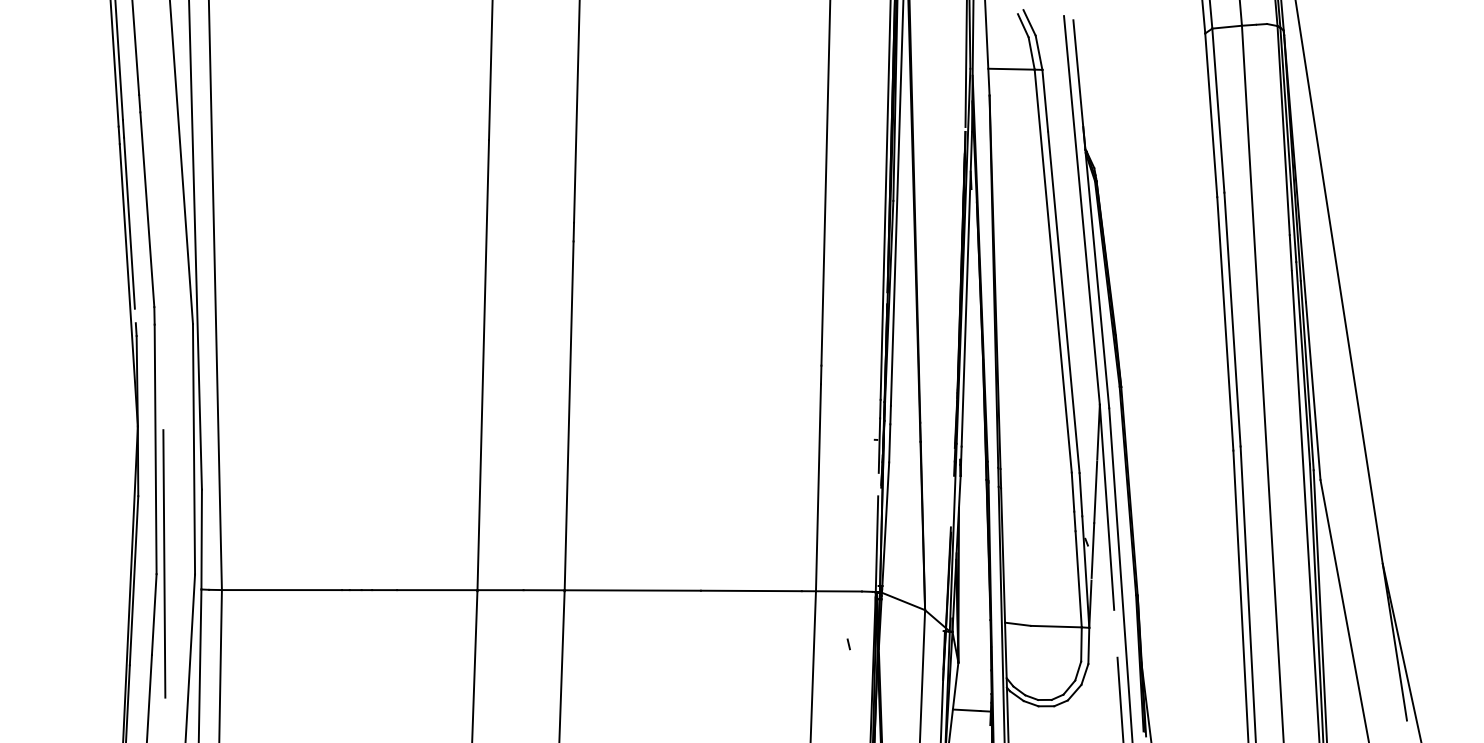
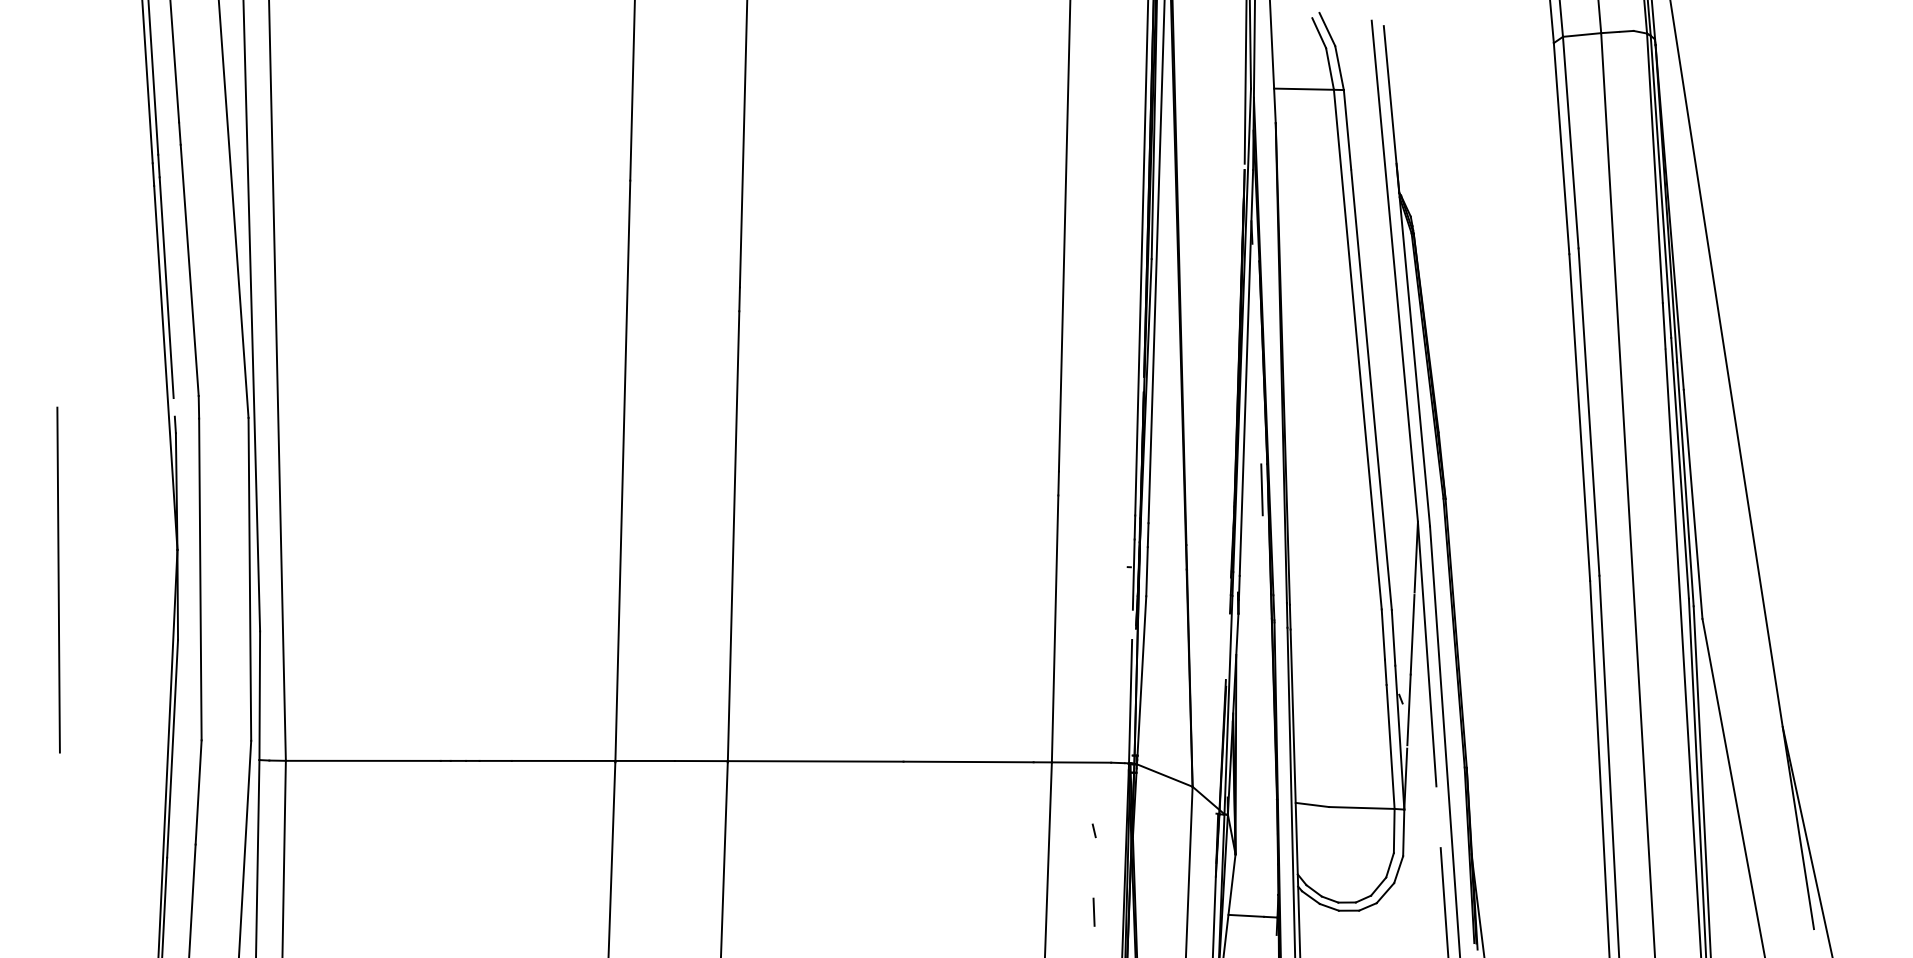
line: (978, 379) -> (1261, 489), added
line: (164, 563) -> (58, 579), moved
line: (848, 706) -> (1093, 911), added

